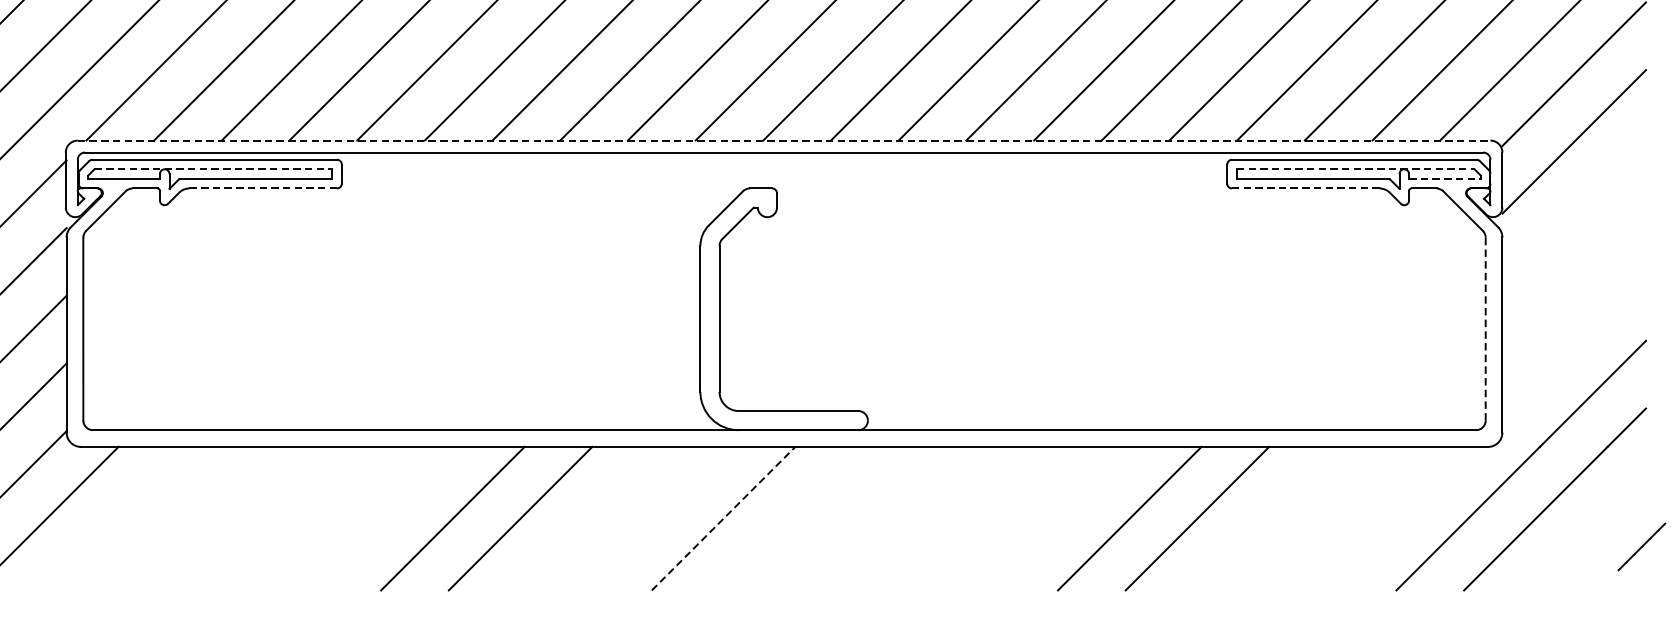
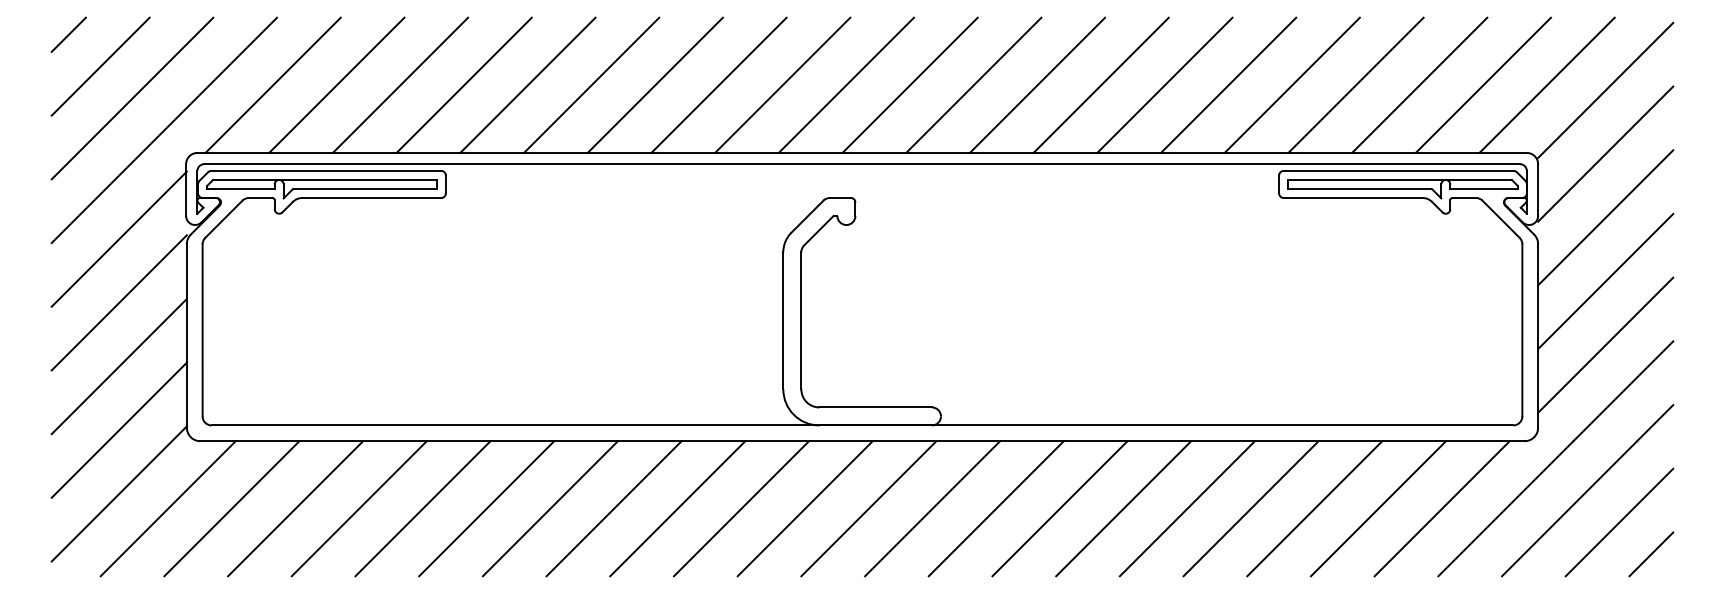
line: (784, 140) -> (862, 152), dashed -> solid
line: (212, 168) -> (324, 179), dashed -> solid
line: (1356, 168) -> (1400, 179), dashed -> solid
line: (1445, 178) -> (1484, 188), dashed -> solid
line: (263, 187) -> (372, 197), dashed -> solid
line: (1306, 187) -> (1353, 197), dashed -> solid
line: (1574, 209) -> (1605, 217), added
line: (1574, 277) -> (1605, 281), added
line: (1485, 328) -> (1522, 329), dashed -> solid
line: (1574, 344) -> (1605, 344), added
line: (114, 518) -> (231, 508), added
line: (182, 518) -> (295, 508), added
line: (248, 518) -> (358, 508), added
line: (316, 518) -> (422, 508), added
line: (384, 518) -> (486, 508), added
line: (587, 518) -> (677, 508), added
line: (655, 518) -> (741, 508), added
line: (723, 518) -> (805, 508), dashed -> solid
line: (790, 518) -> (868, 508), added
line: (858, 518) -> (932, 508), added
line: (925, 518) -> (995, 508), added
line: (993, 518) -> (1059, 508), added
line: (1061, 518) -> (1123, 508), added
line: (1264, 518) -> (1314, 508), added
line: (1332, 518) -> (1378, 508), added
line: (1399, 518) -> (1441, 508), added
line: (1588, 533) -> (1619, 522), added
line: (1642, 547) -> (1651, 554), moved

